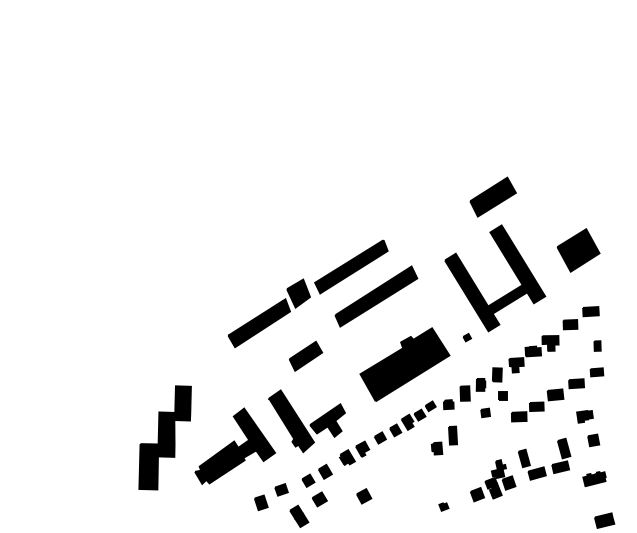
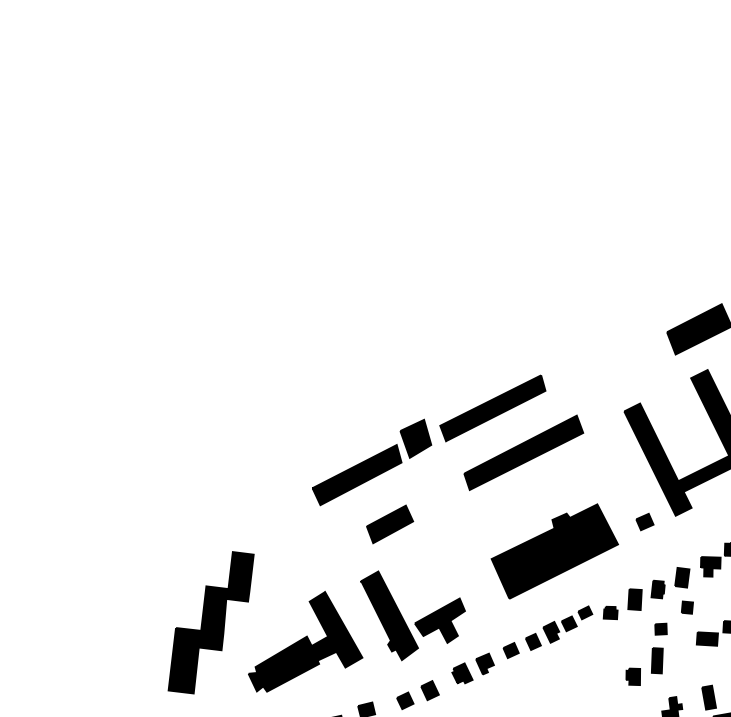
part: (467, 337) -> (645, 521), size x1.67
part: (306, 355) -> (390, 523), moved
part: (443, 440) -> (643, 666), moved

